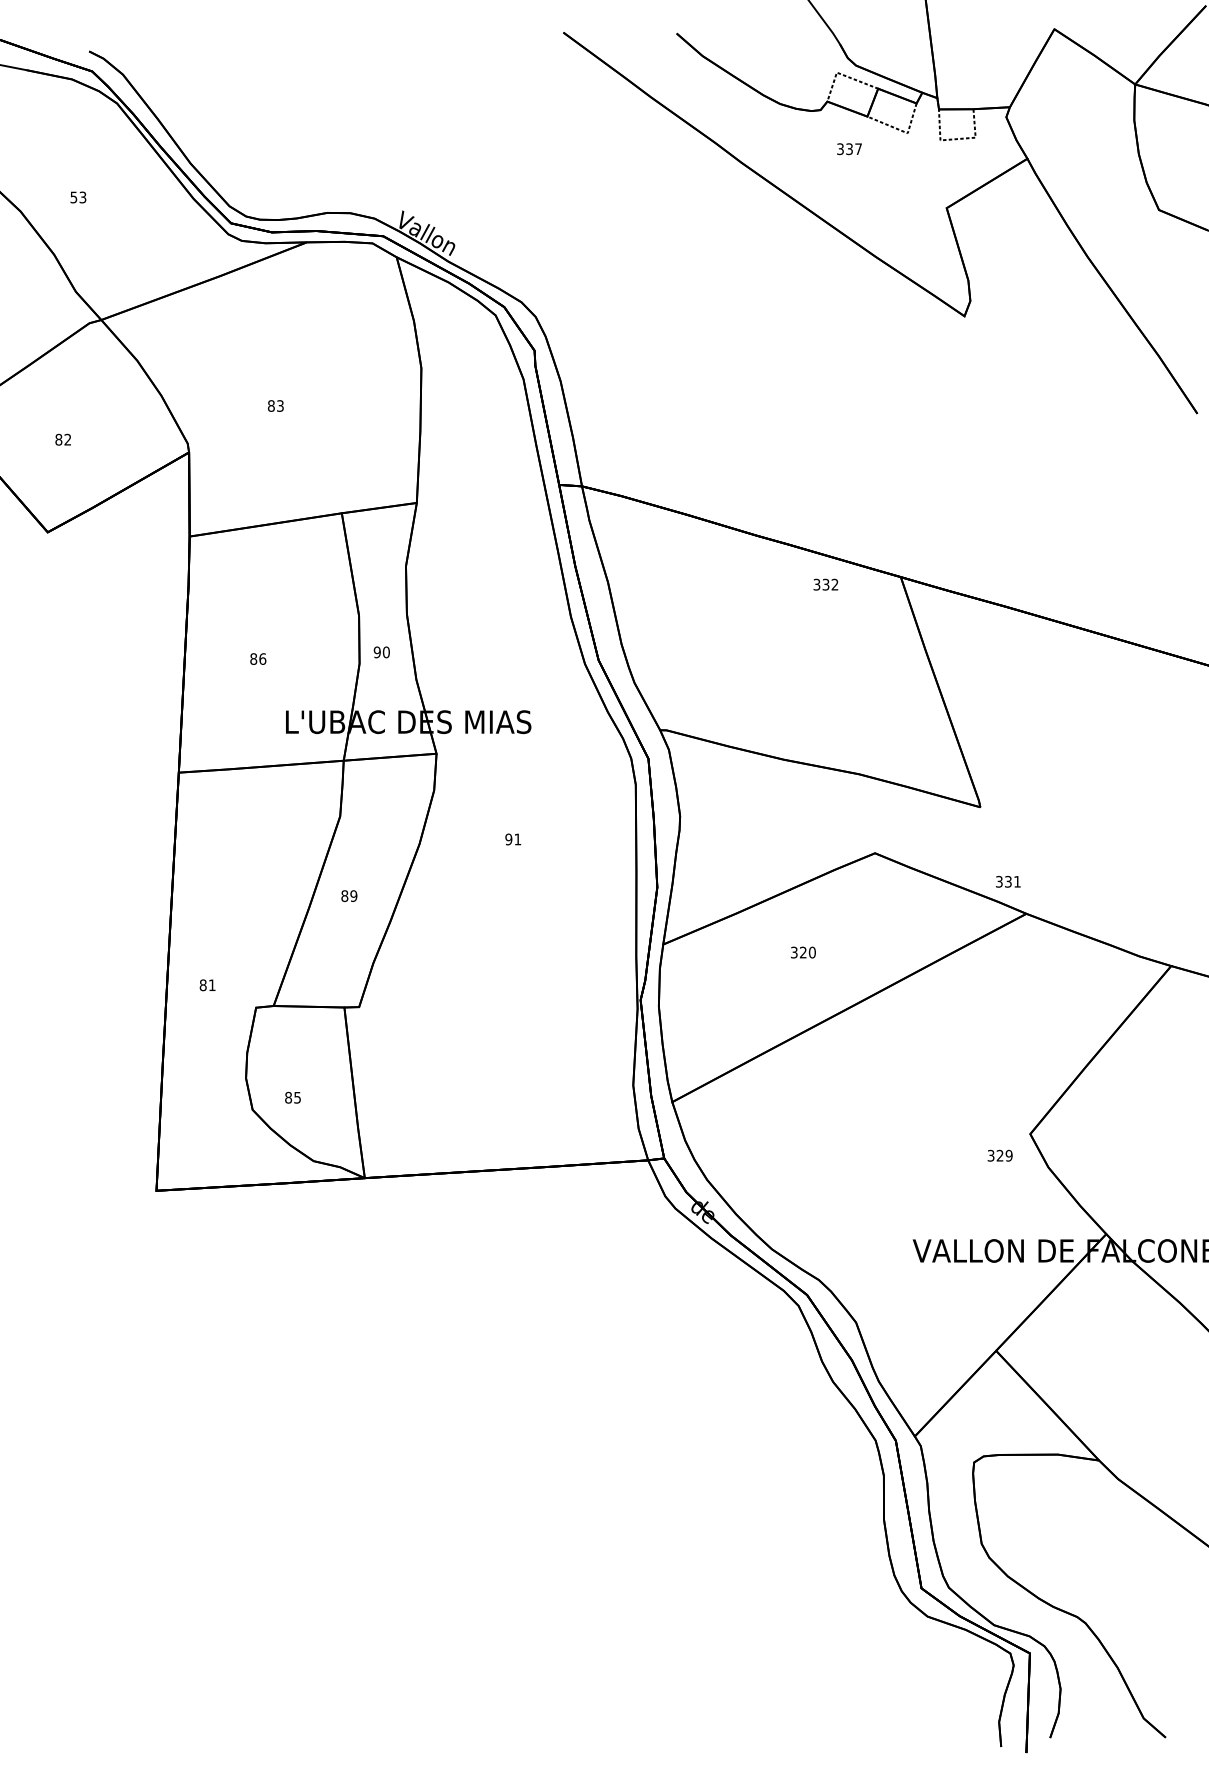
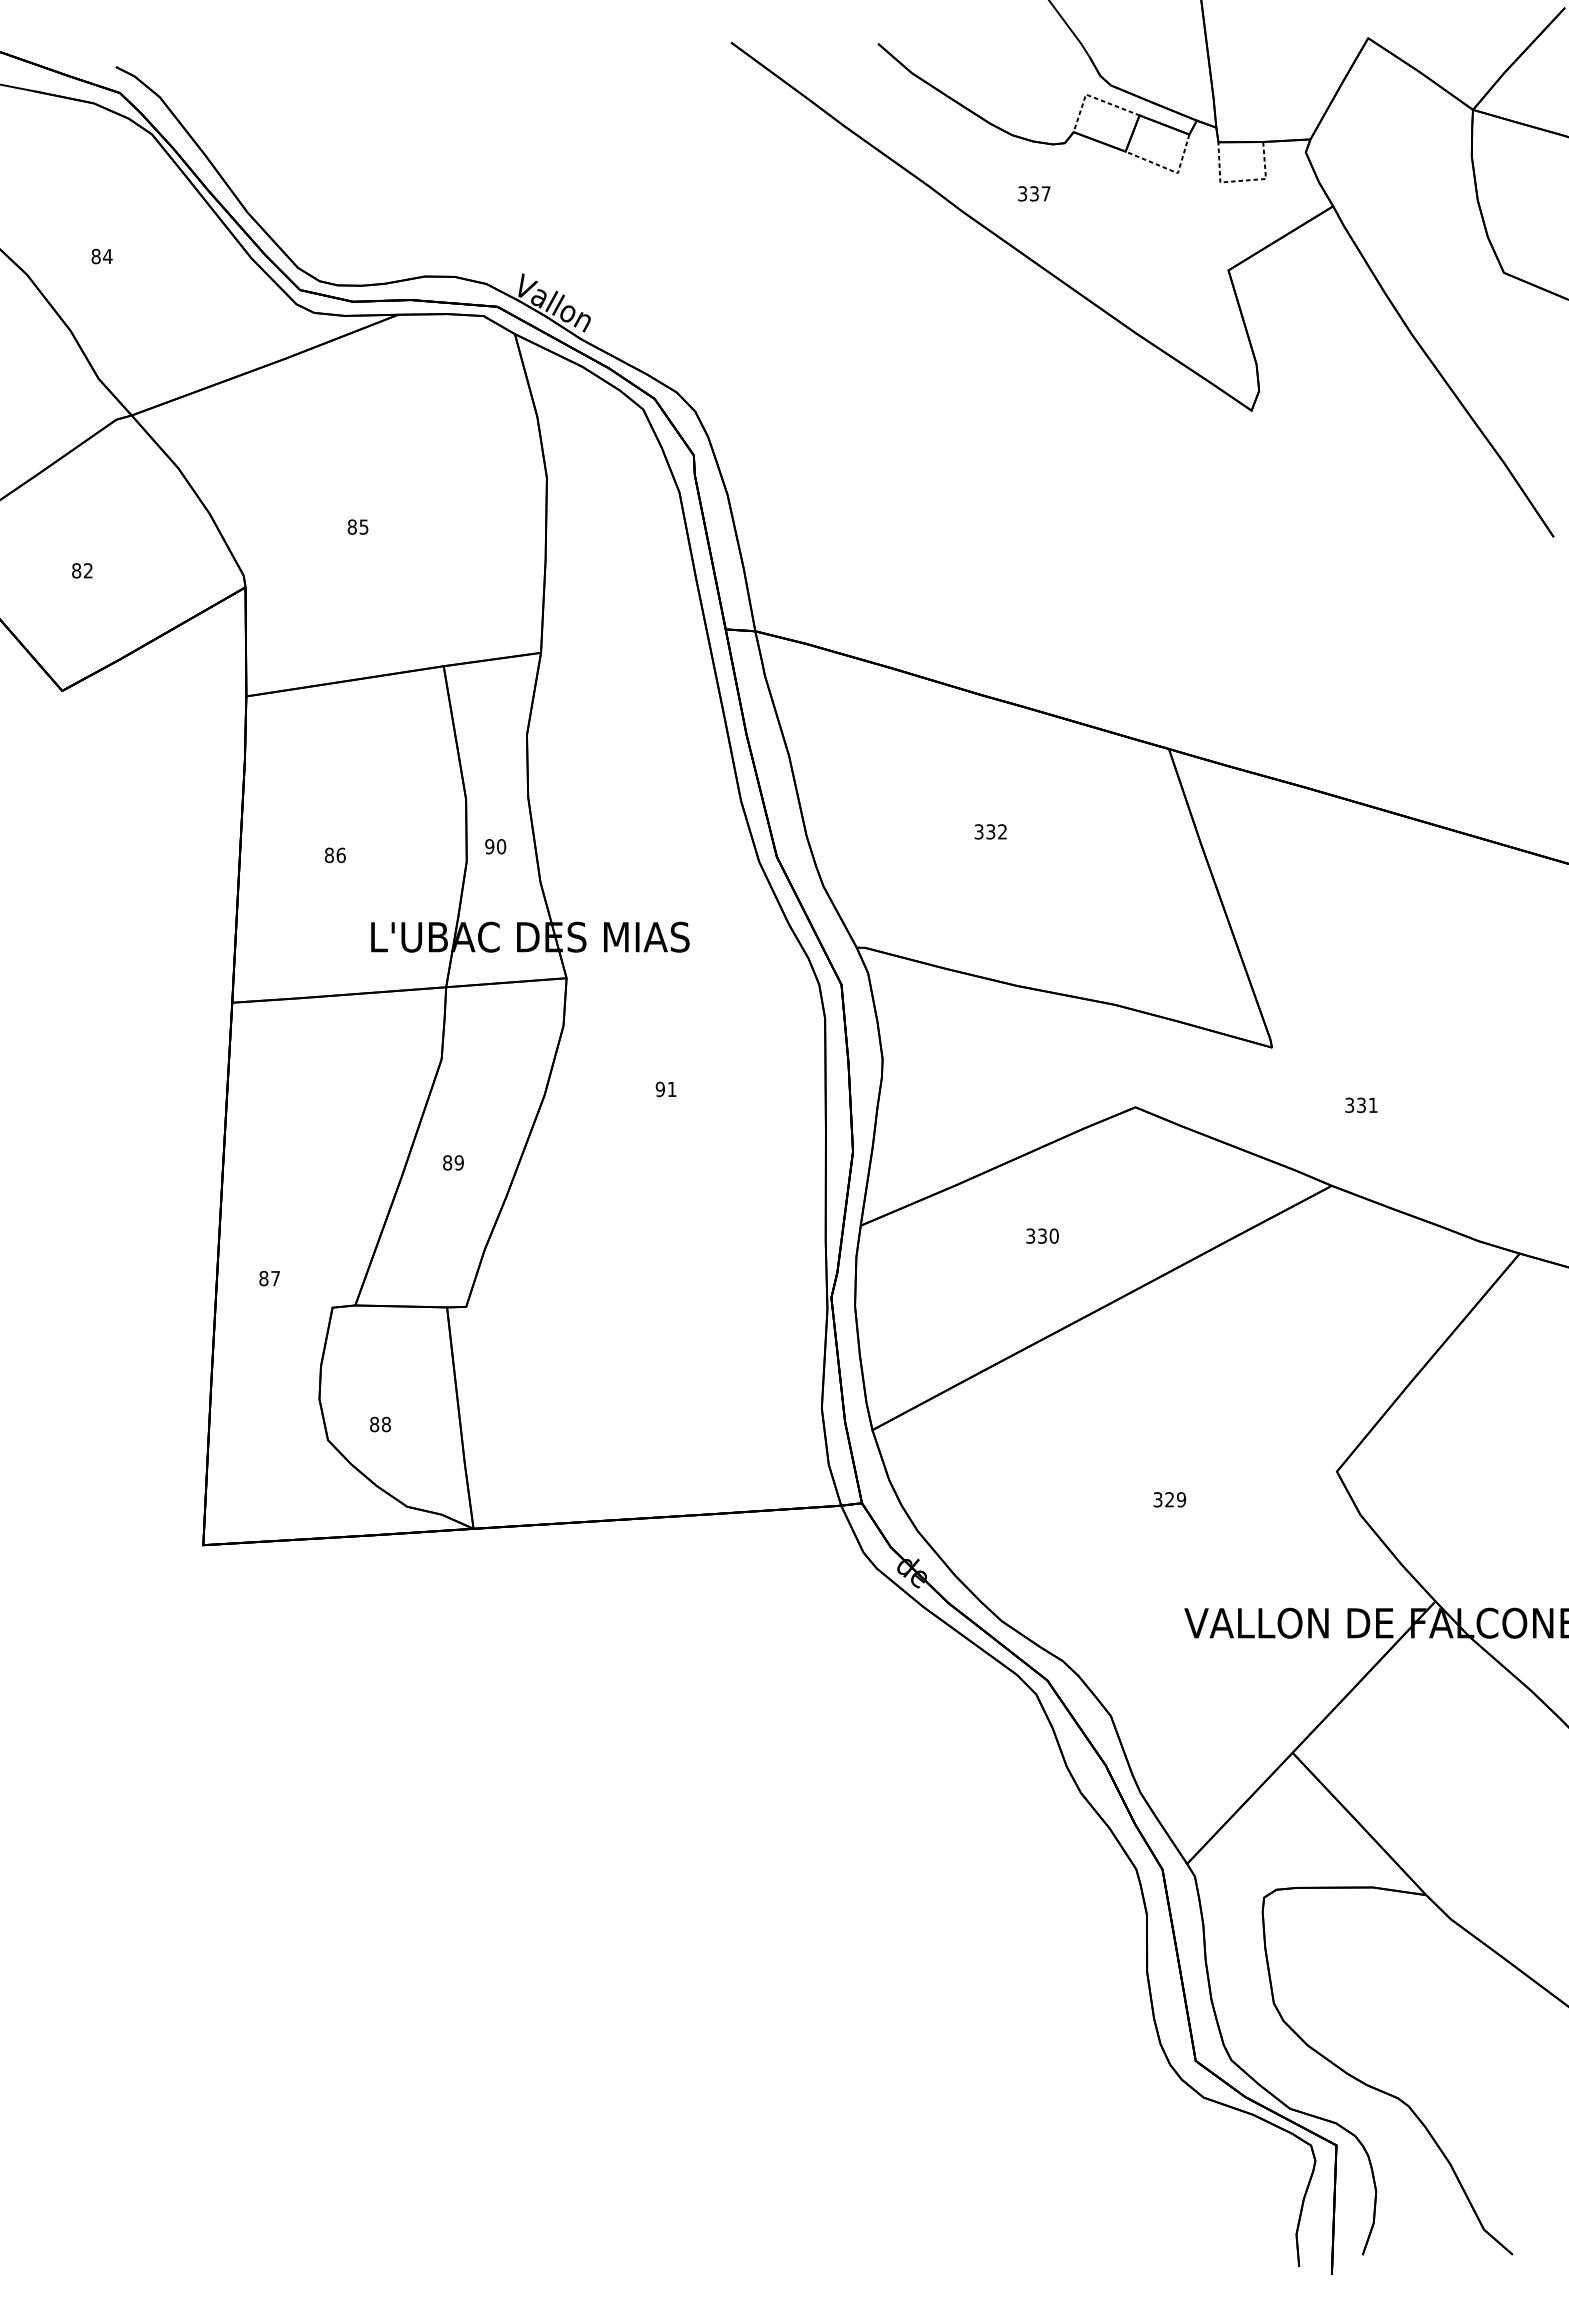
text: (849, 148) -> (1034, 193), moved
text: (78, 197) -> (101, 256), 53 -> 84
text: (280, 405) -> (364, 526), 83 -> 85
text: (825, 584) -> (990, 831), moved
text: (1008, 881) -> (1361, 1105), moved
text: (803, 952) -> (1042, 1236), 320 -> 330
text: (212, 985) -> (275, 1278), 81 -> 87
text: (296, 1097) -> (385, 1424), 85 -> 88
text: (999, 1155) -> (1169, 1499), moved

